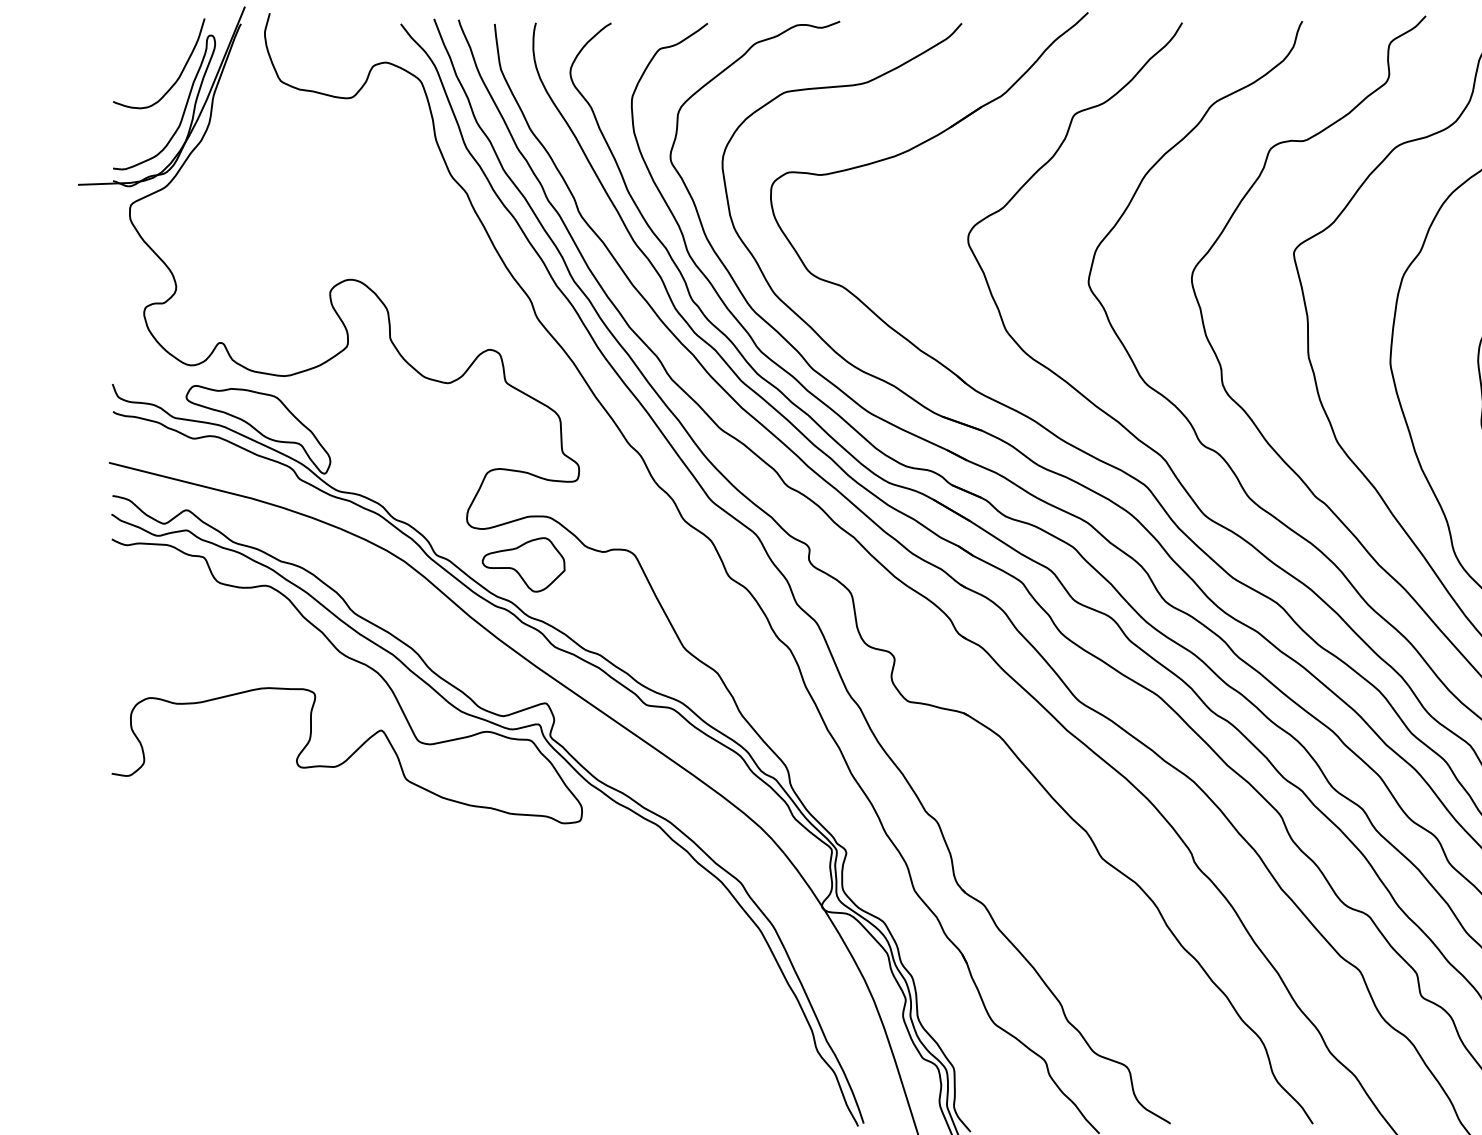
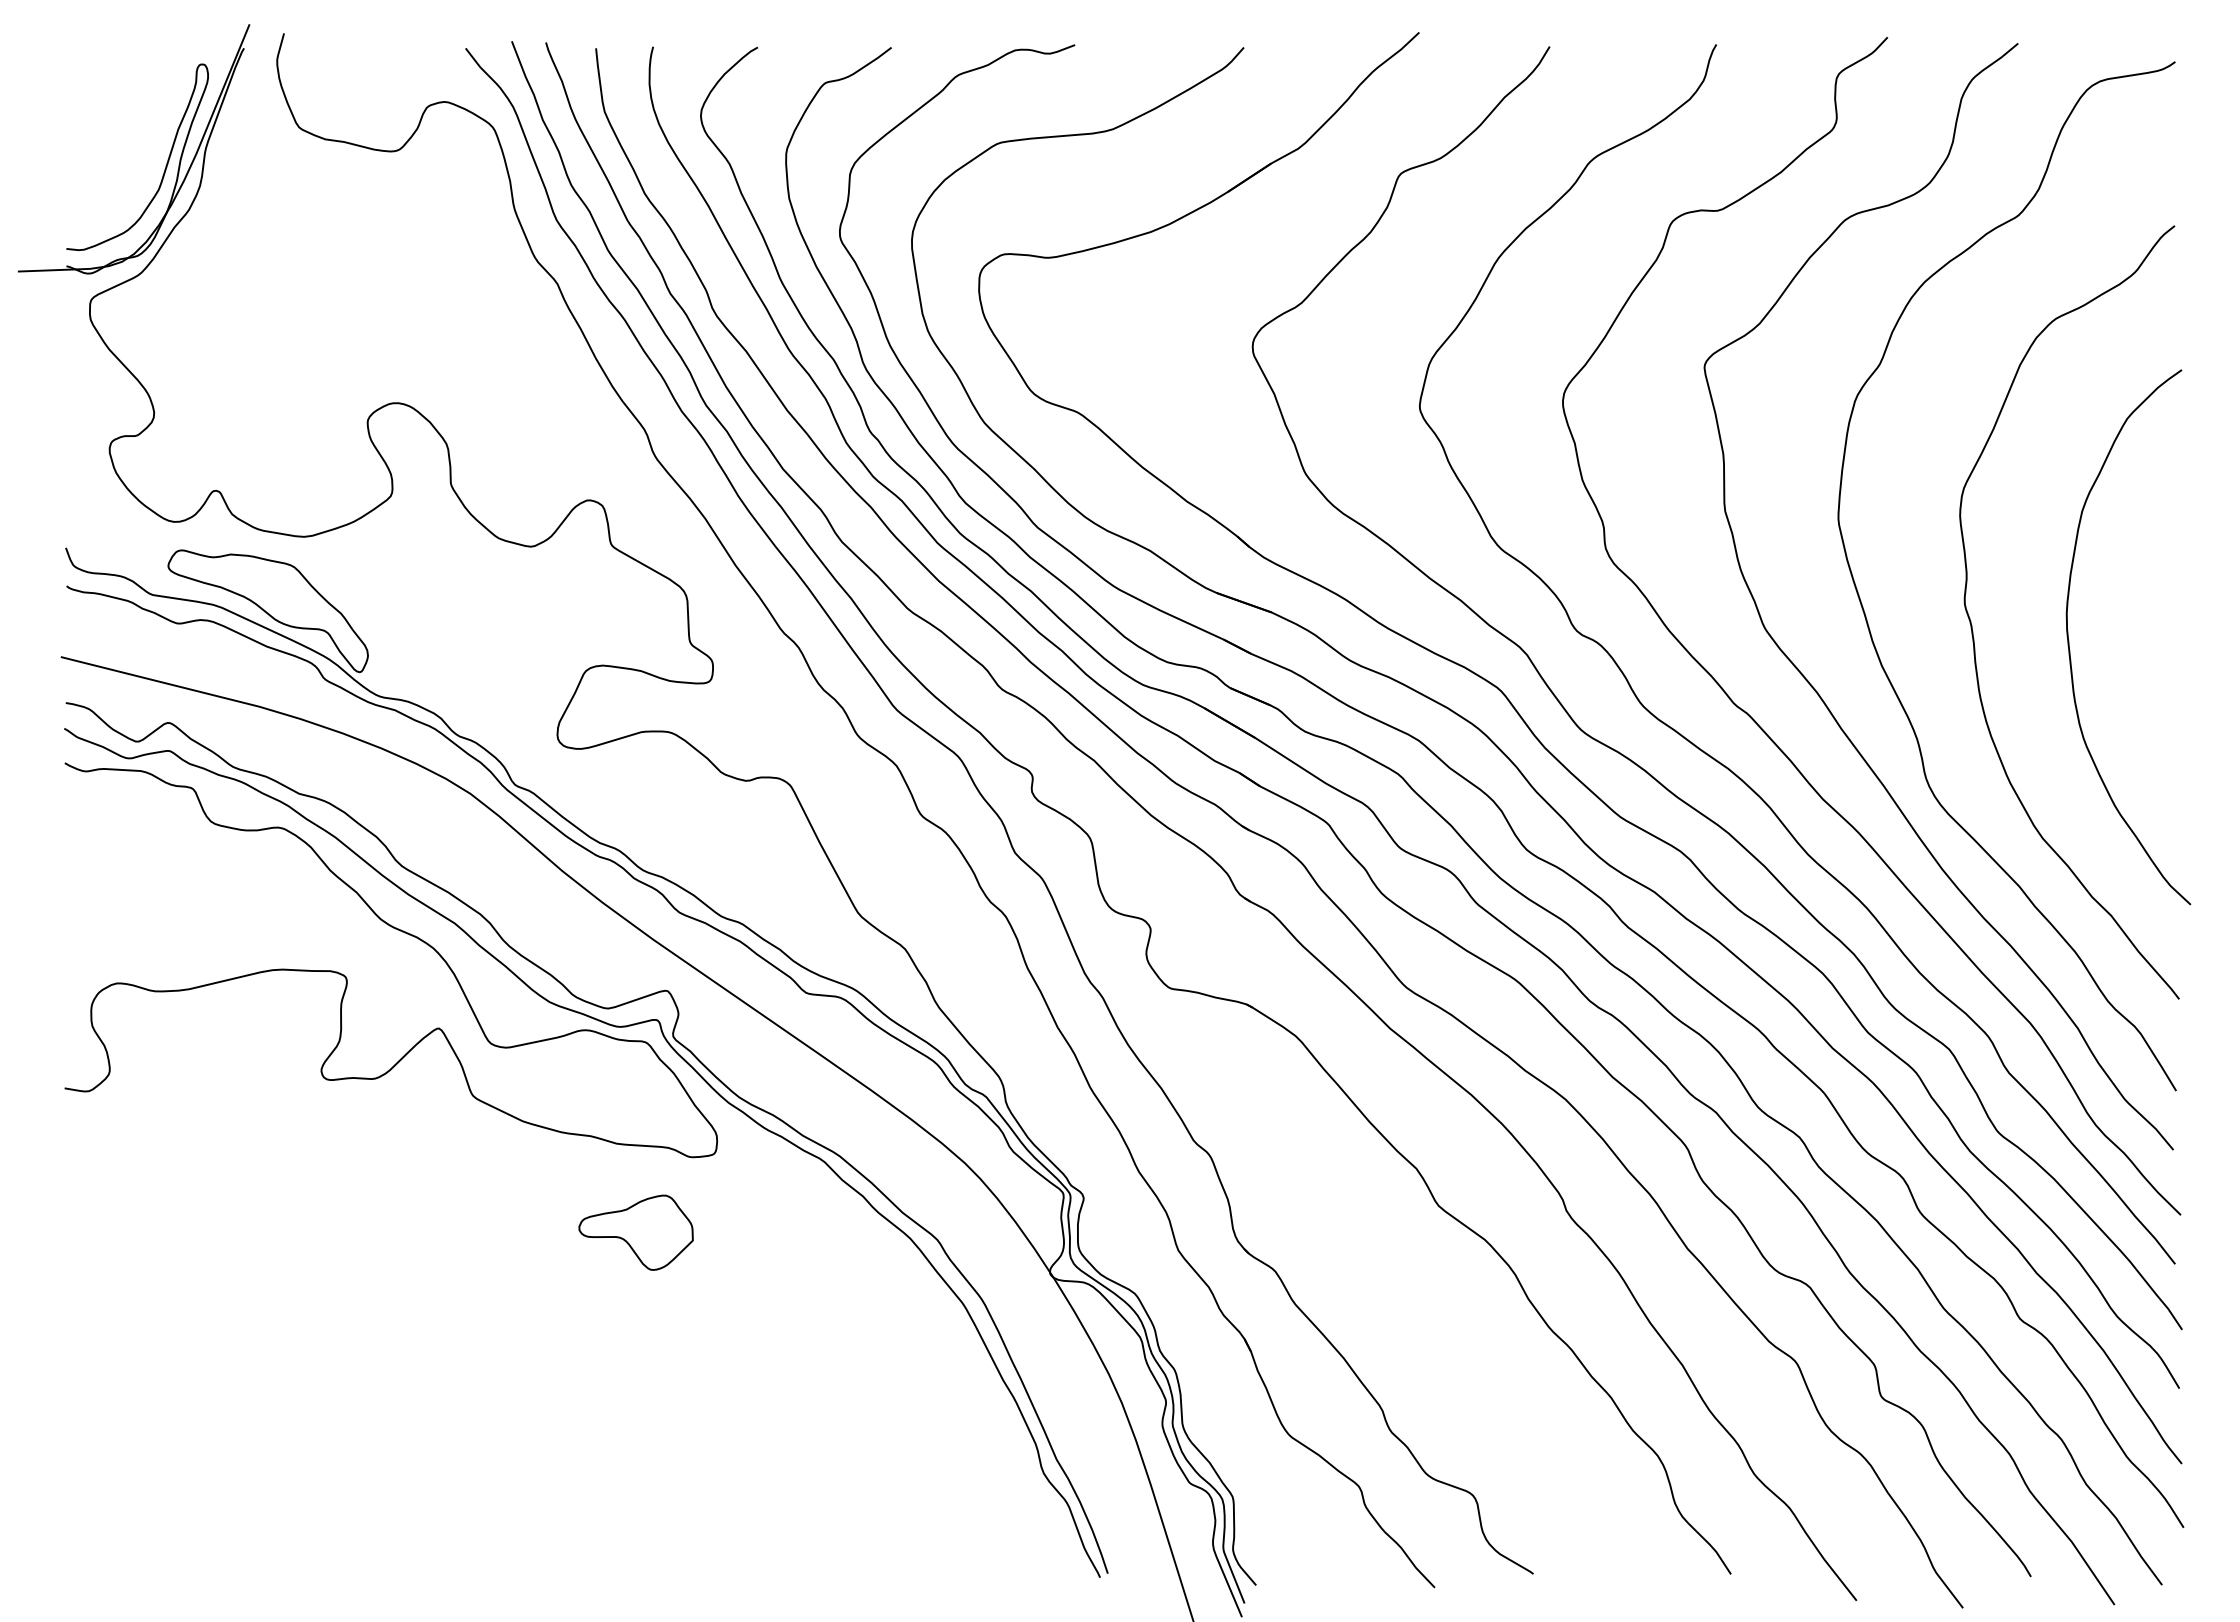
curve: (180, 74) -> (159, 118), removed
part: (523, 564) -> (635, 1232), moved

